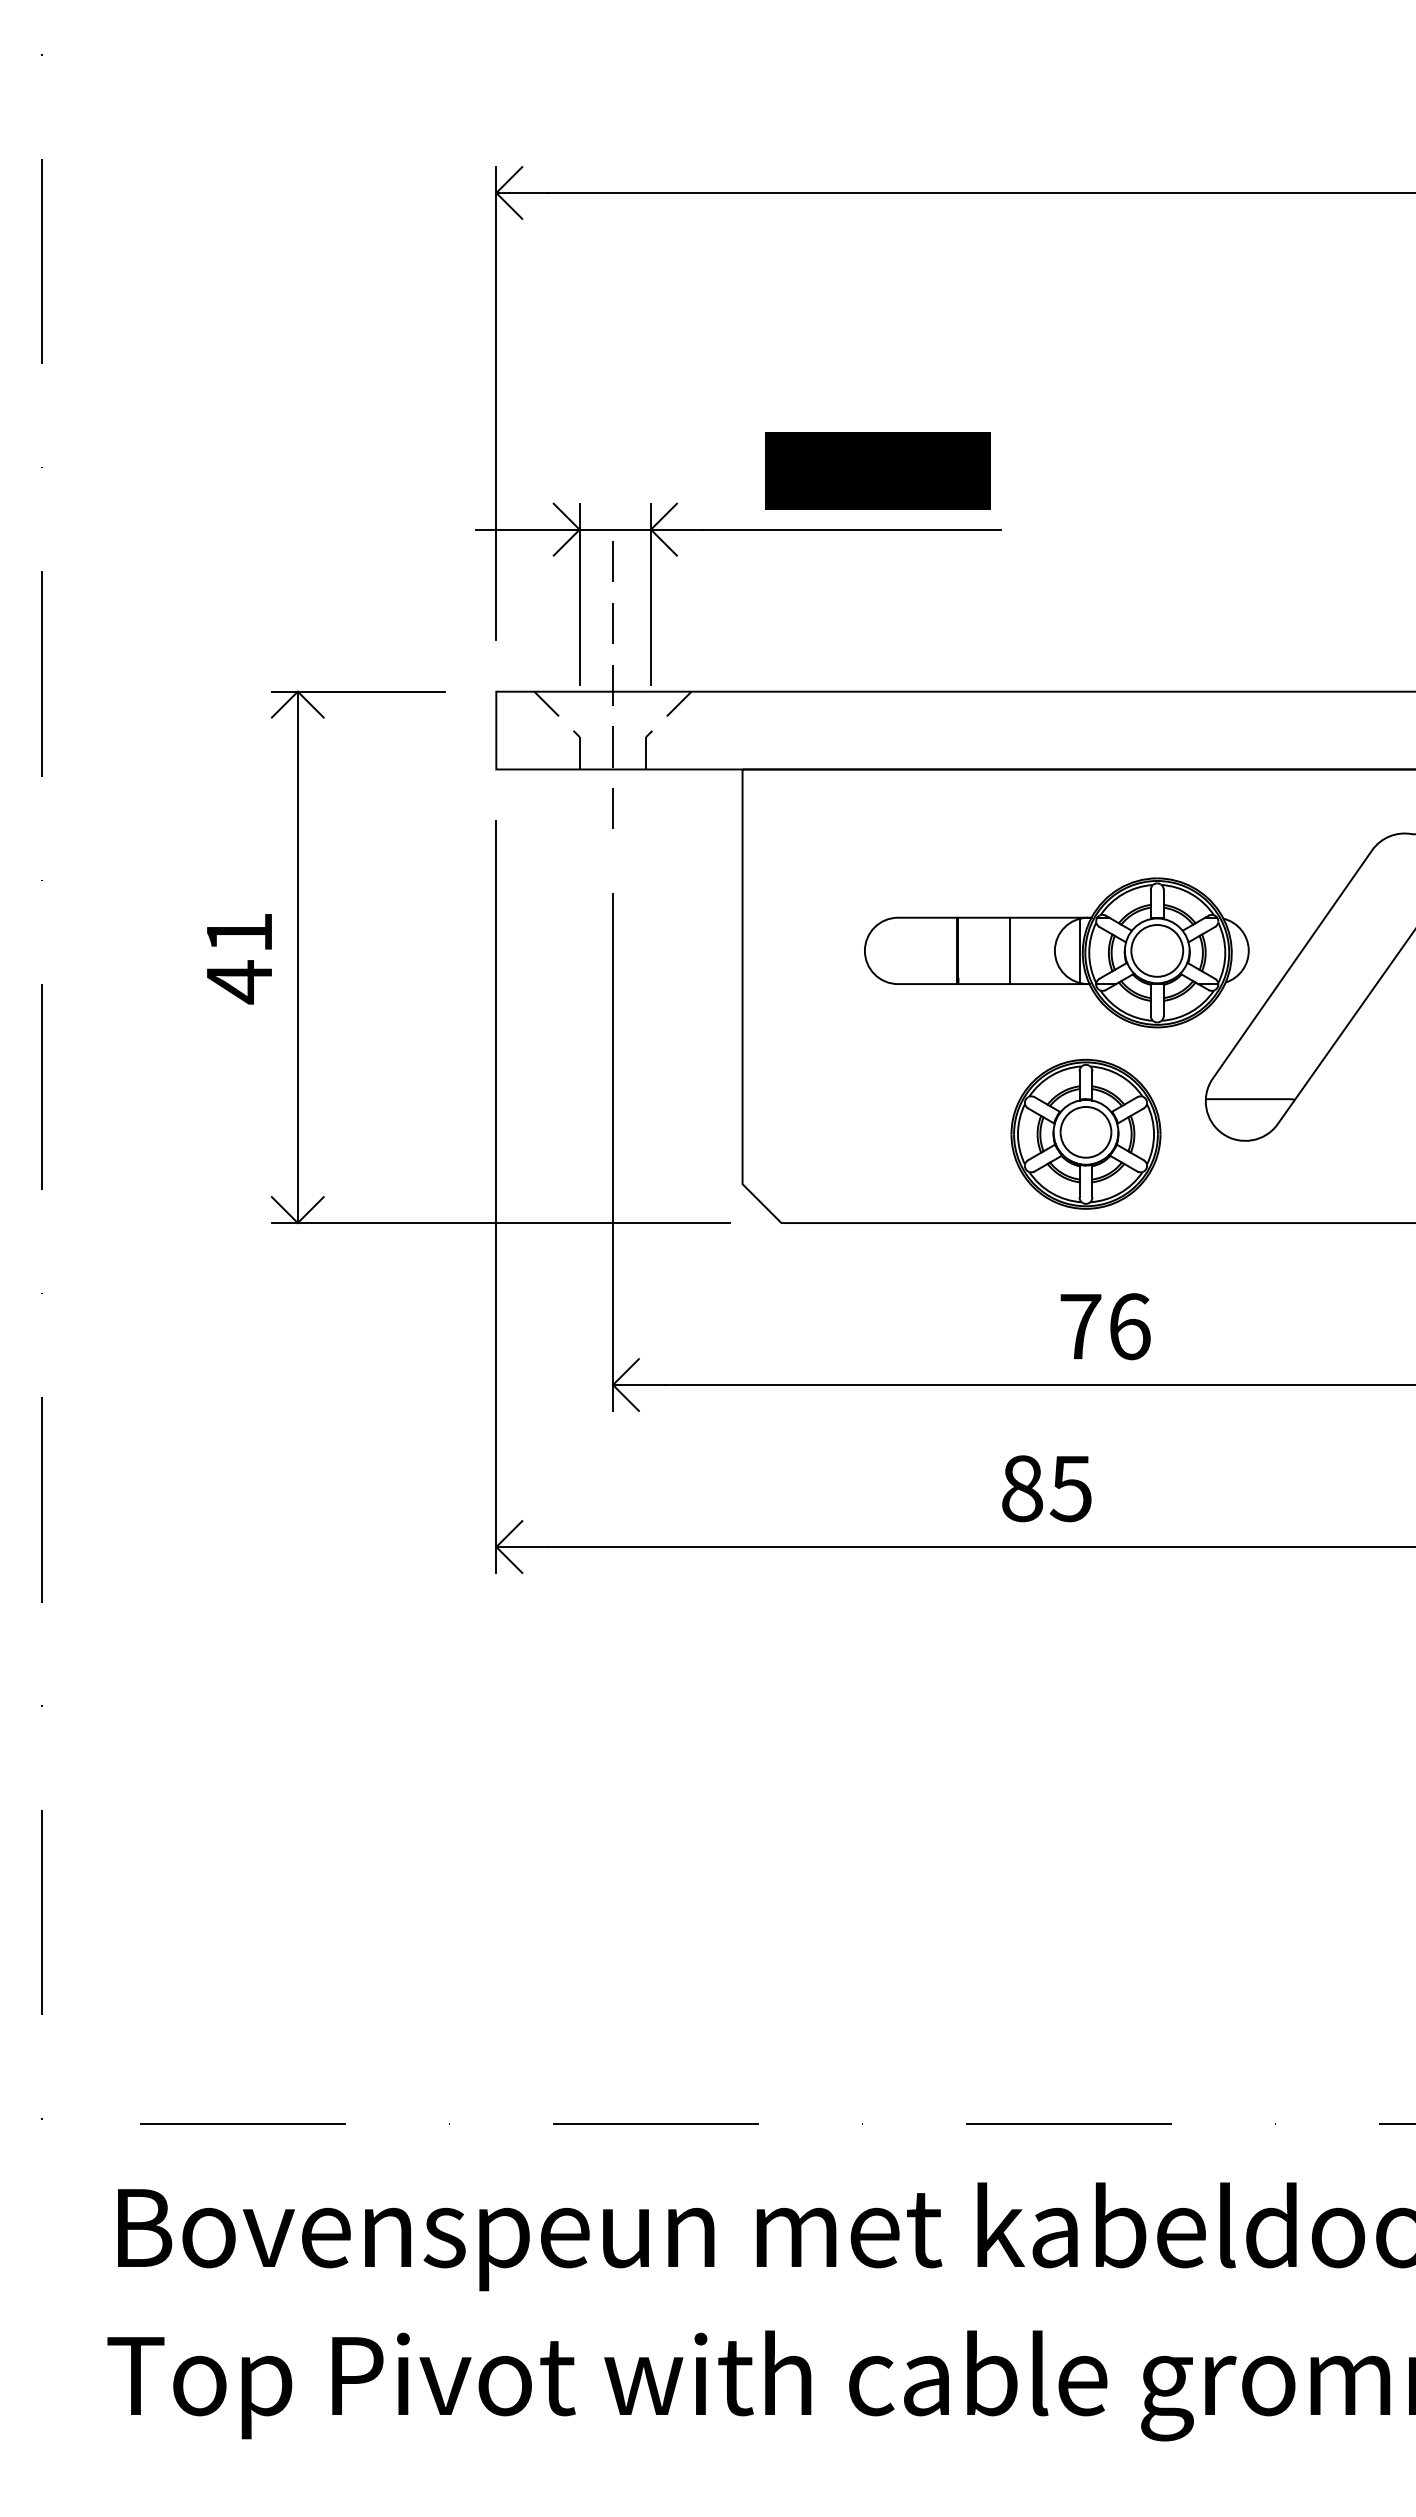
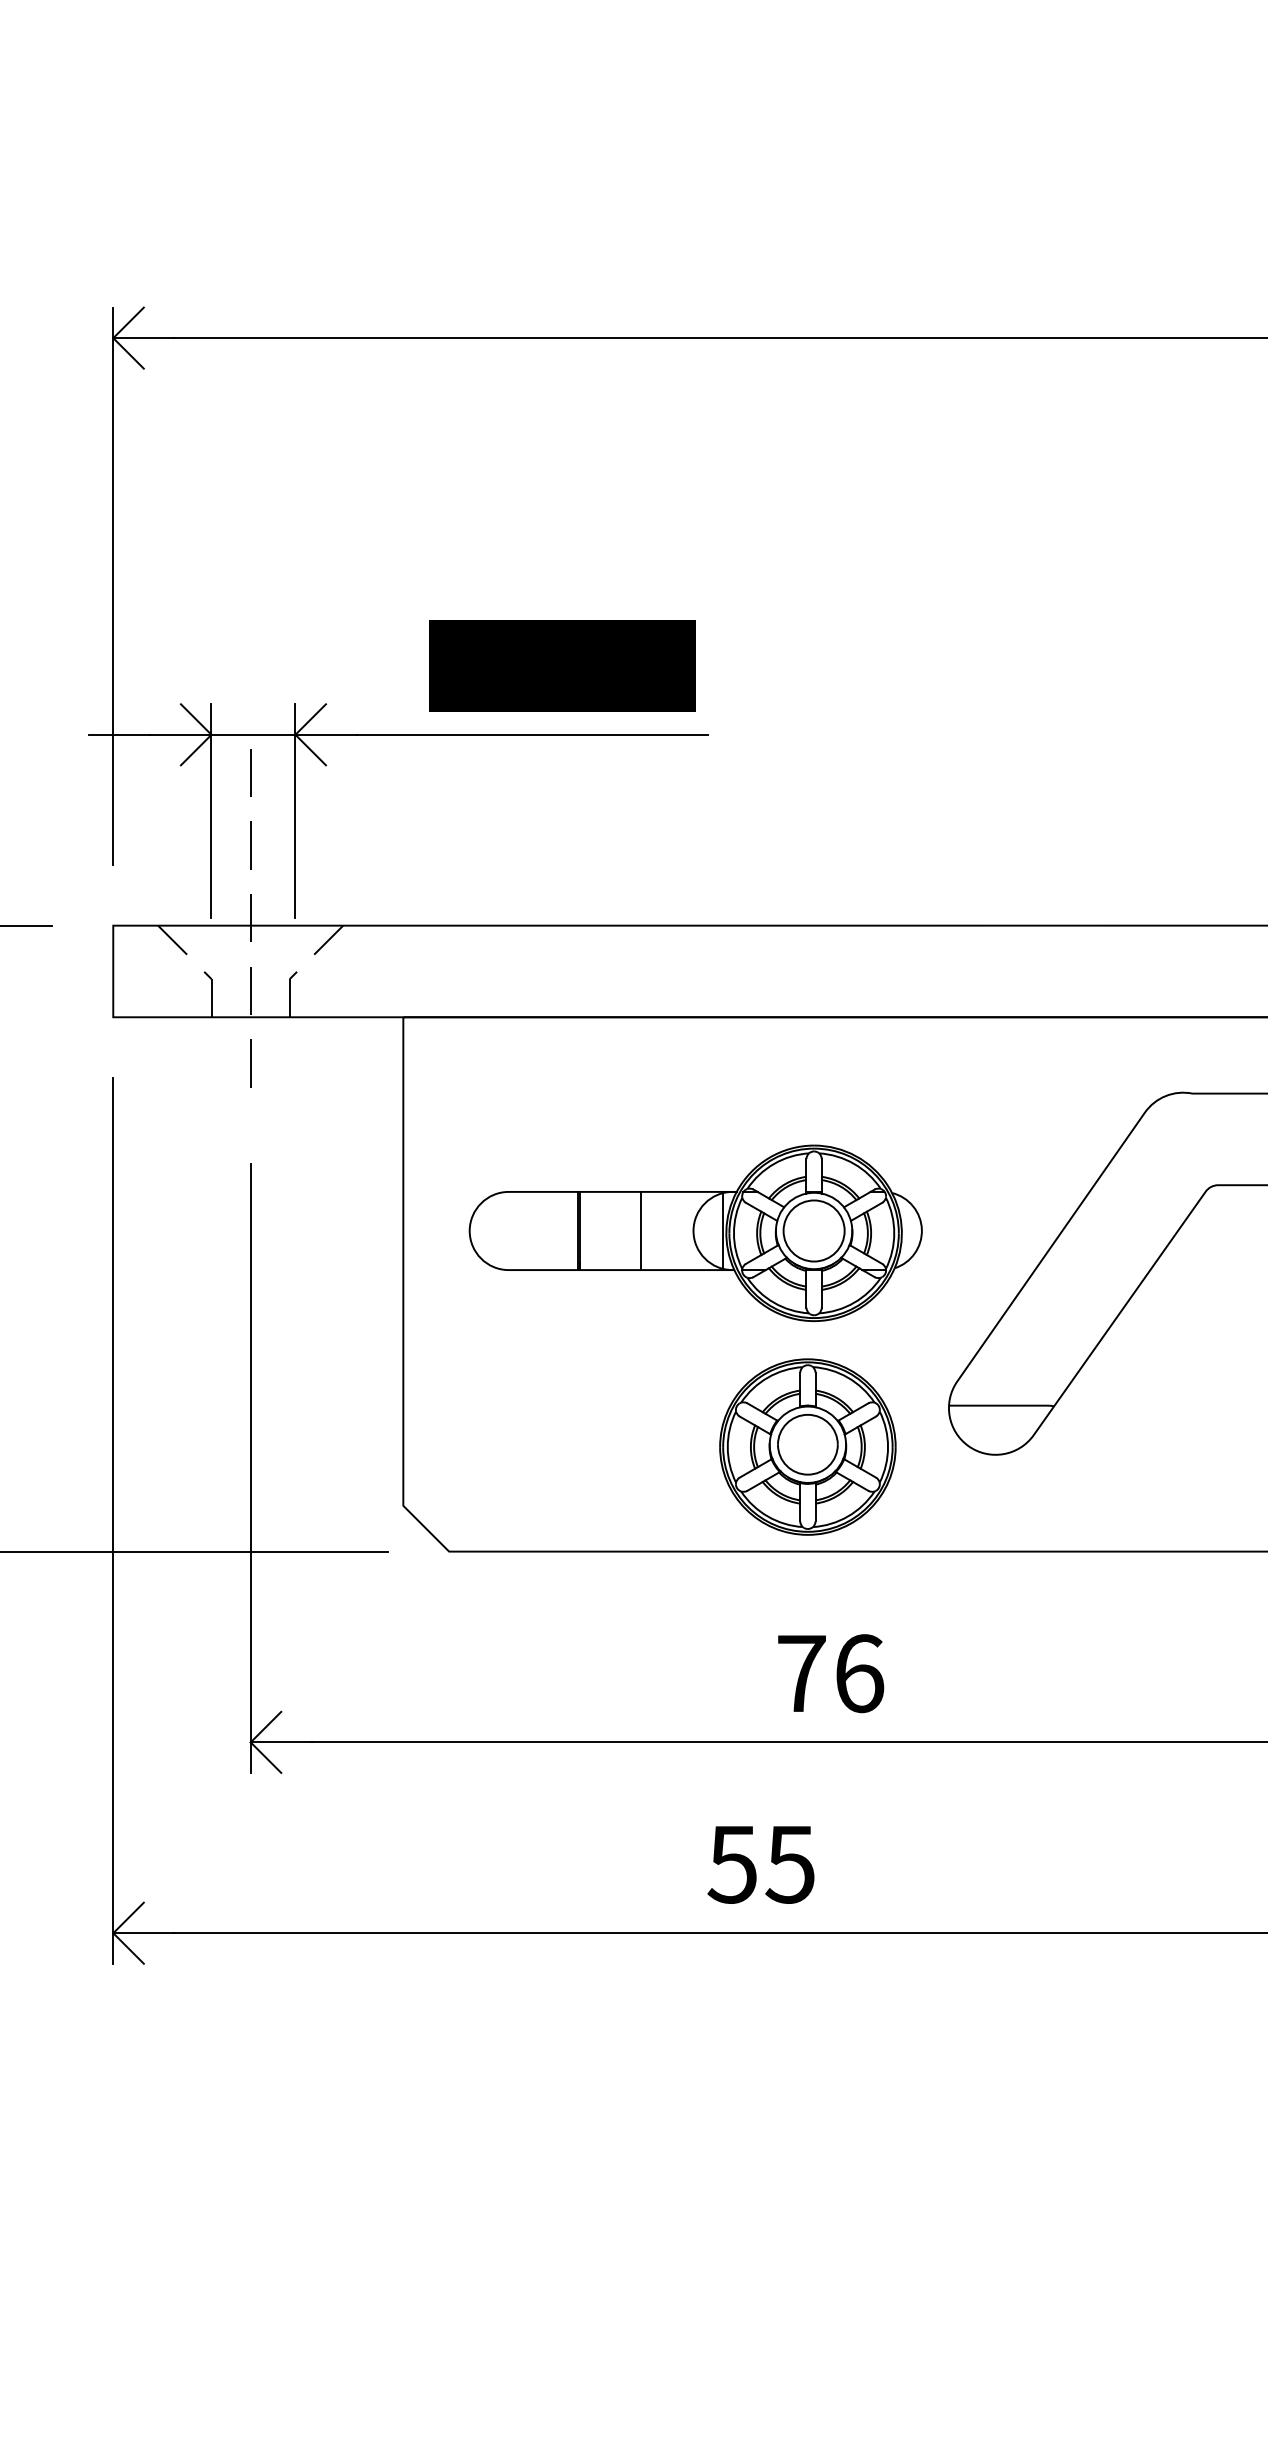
part: (1056, 952) -> (695, 1232), moved
text: (1021, 1488) -> (731, 1864), 85 -> 55

